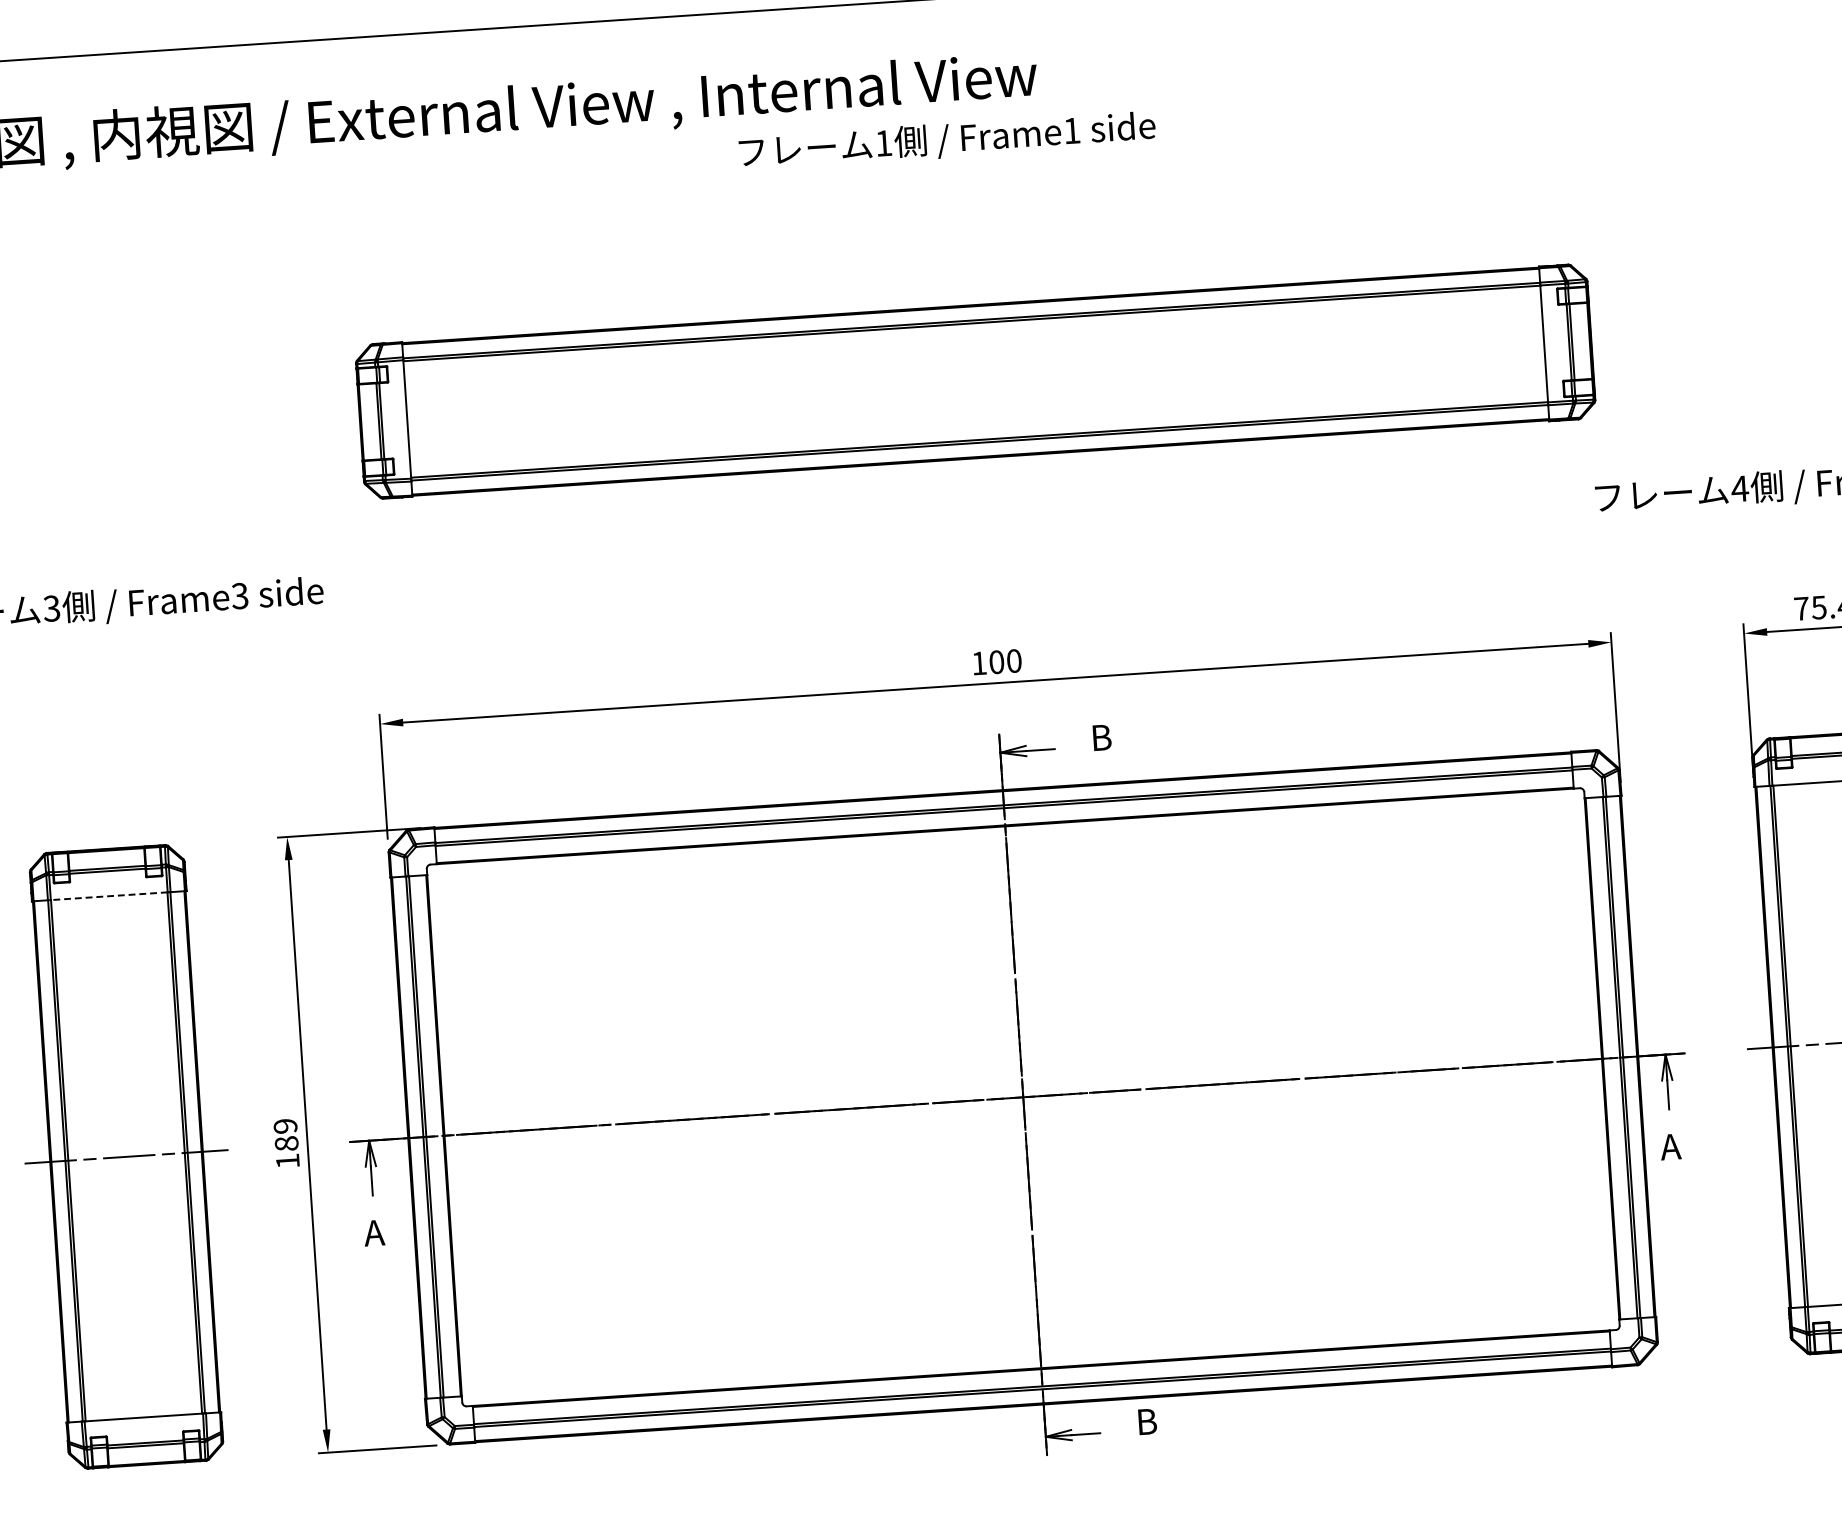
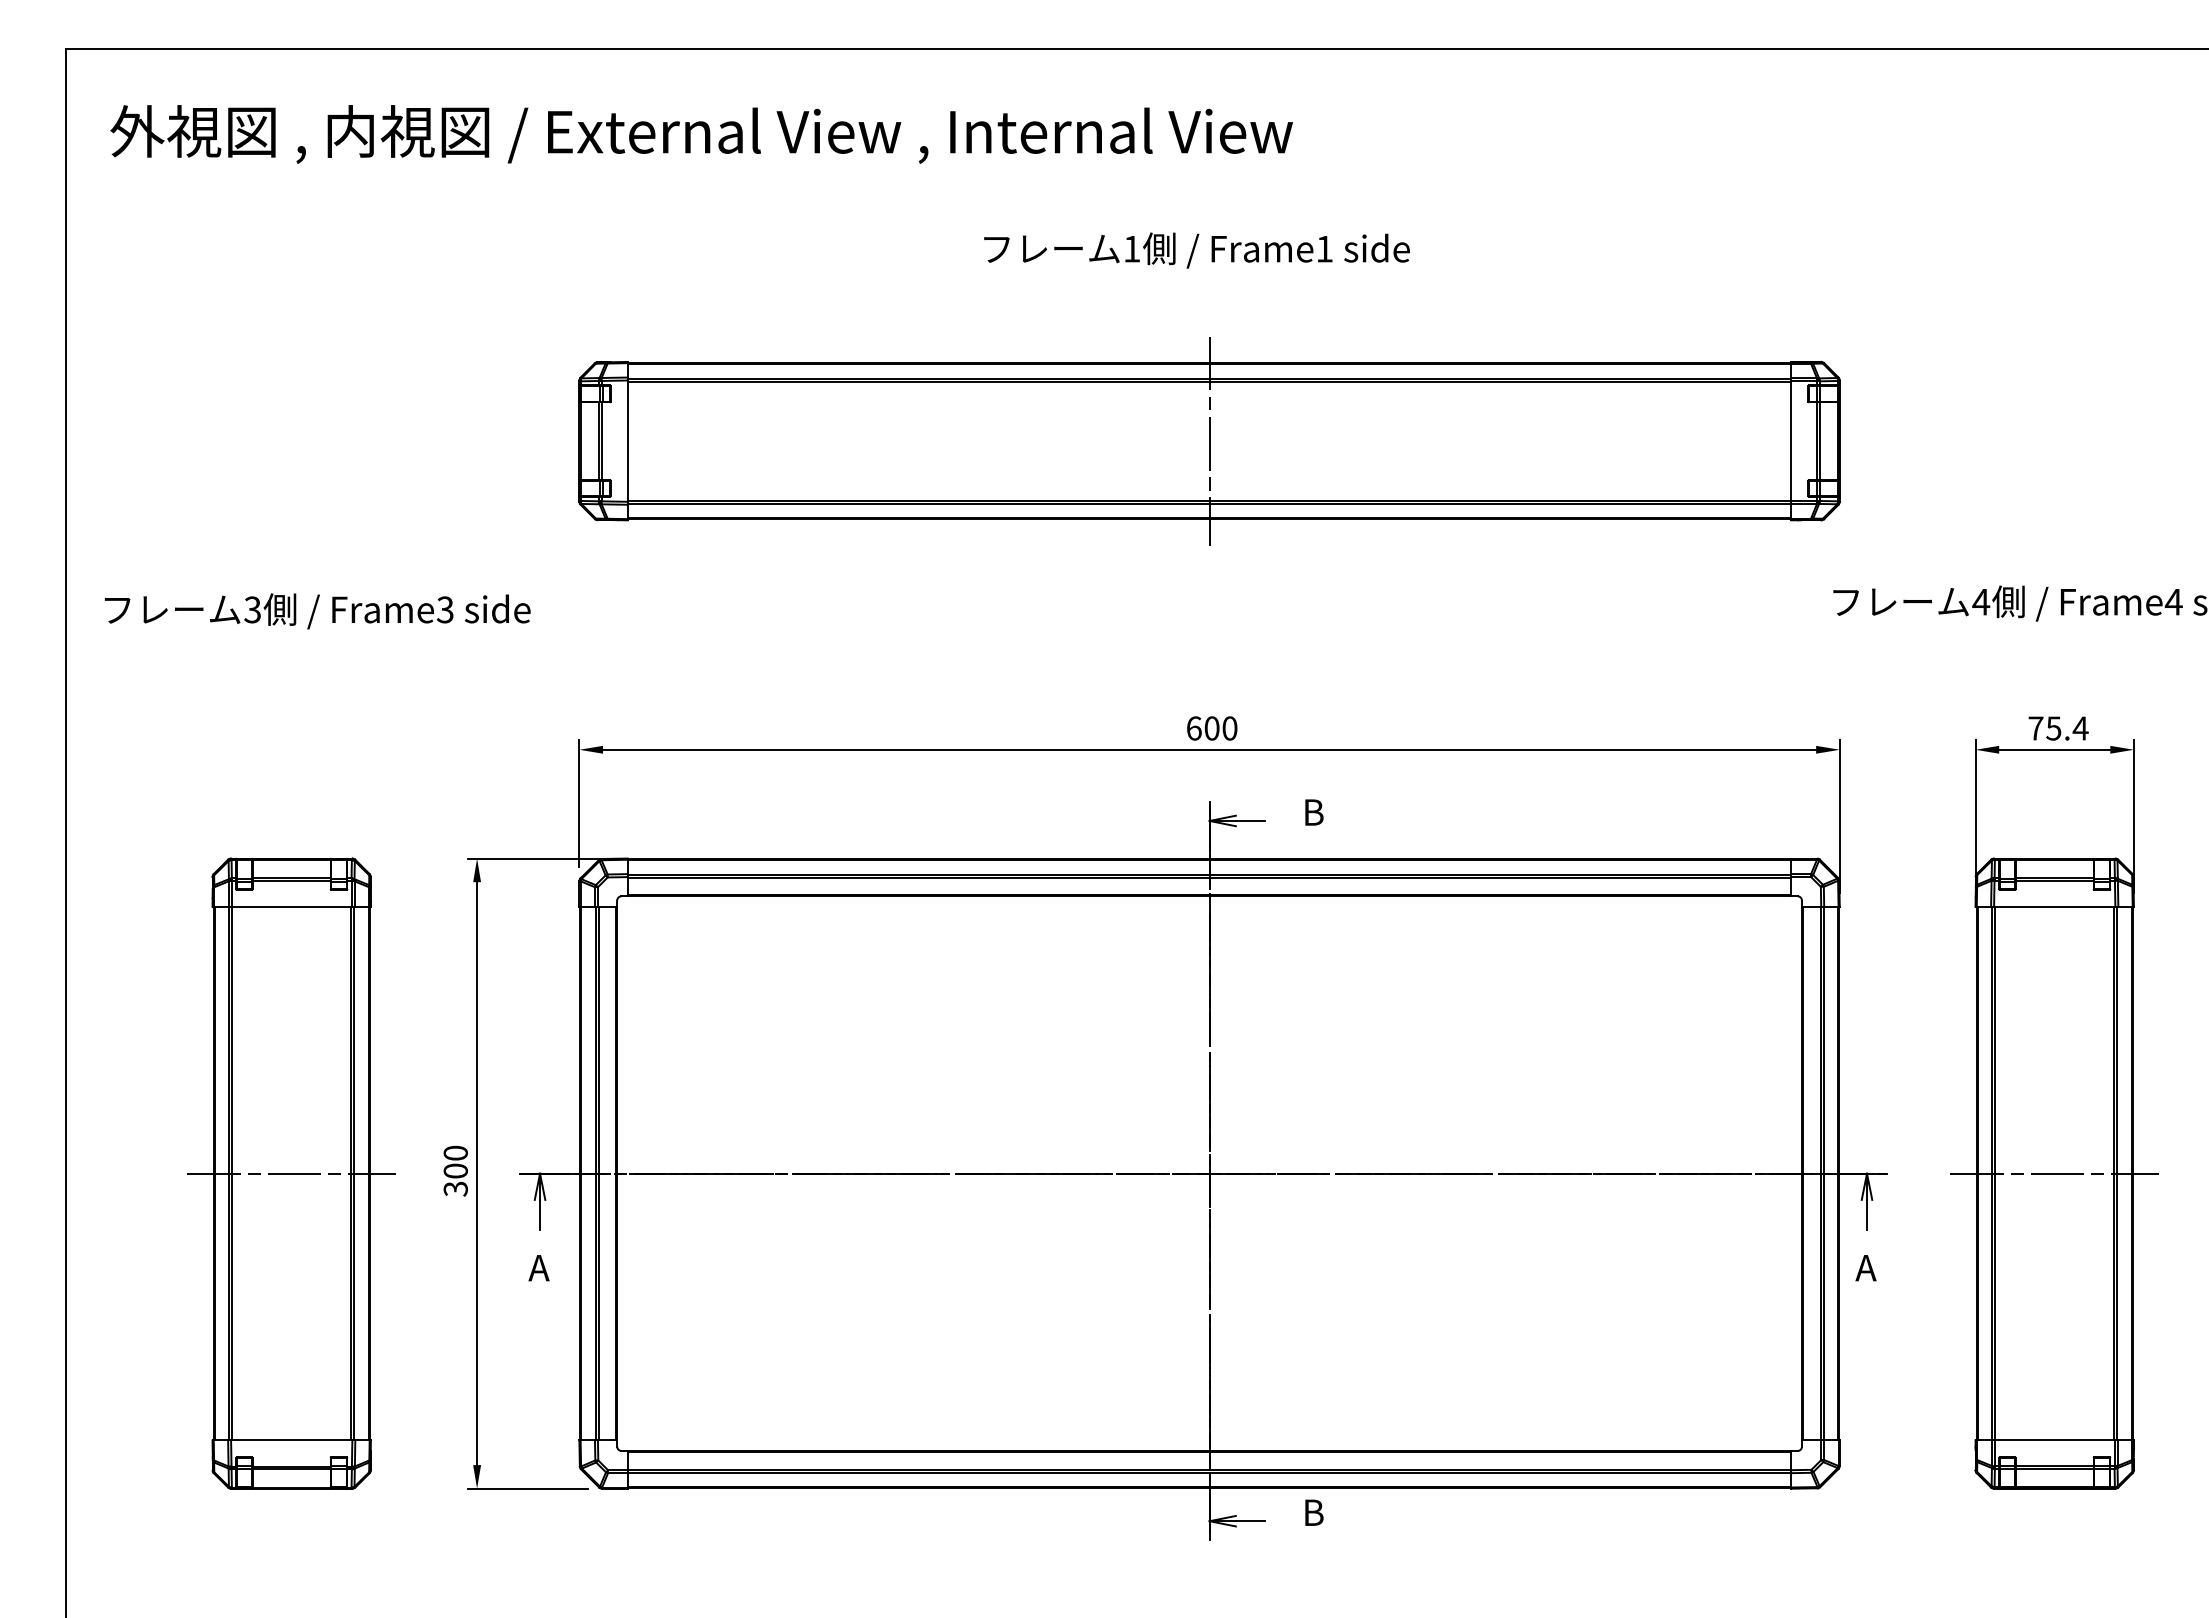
text: (946, 140) -> (1196, 250), moved
line: (975, 381) -> (1209, 440), added
text: (979, 663) -> (1194, 728), 100 -> 600
line: (109, 895) -> (291, 906), dashed -> solid
text: (286, 1143) -> (455, 1170), 189 -> 300

